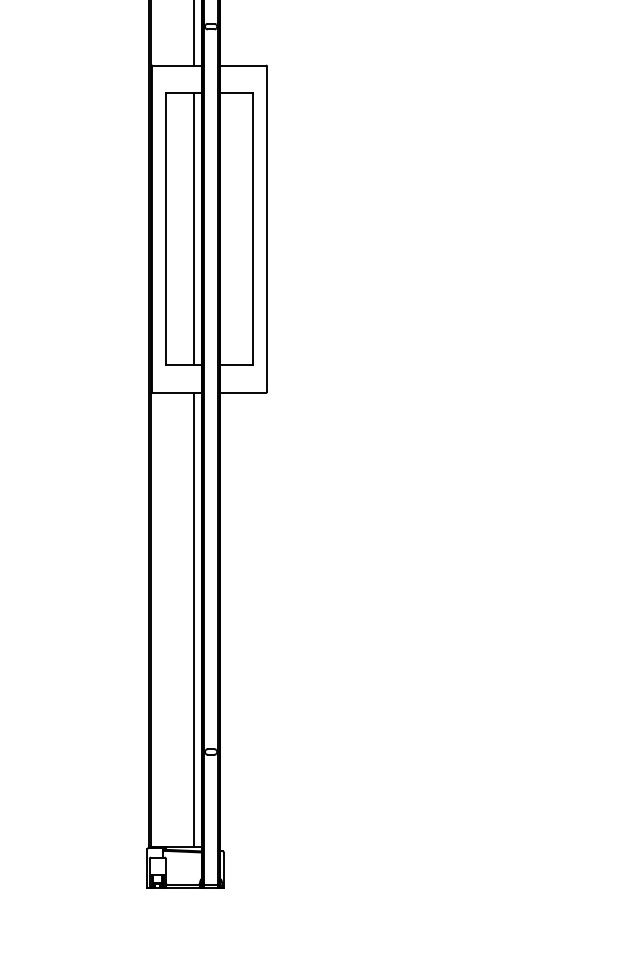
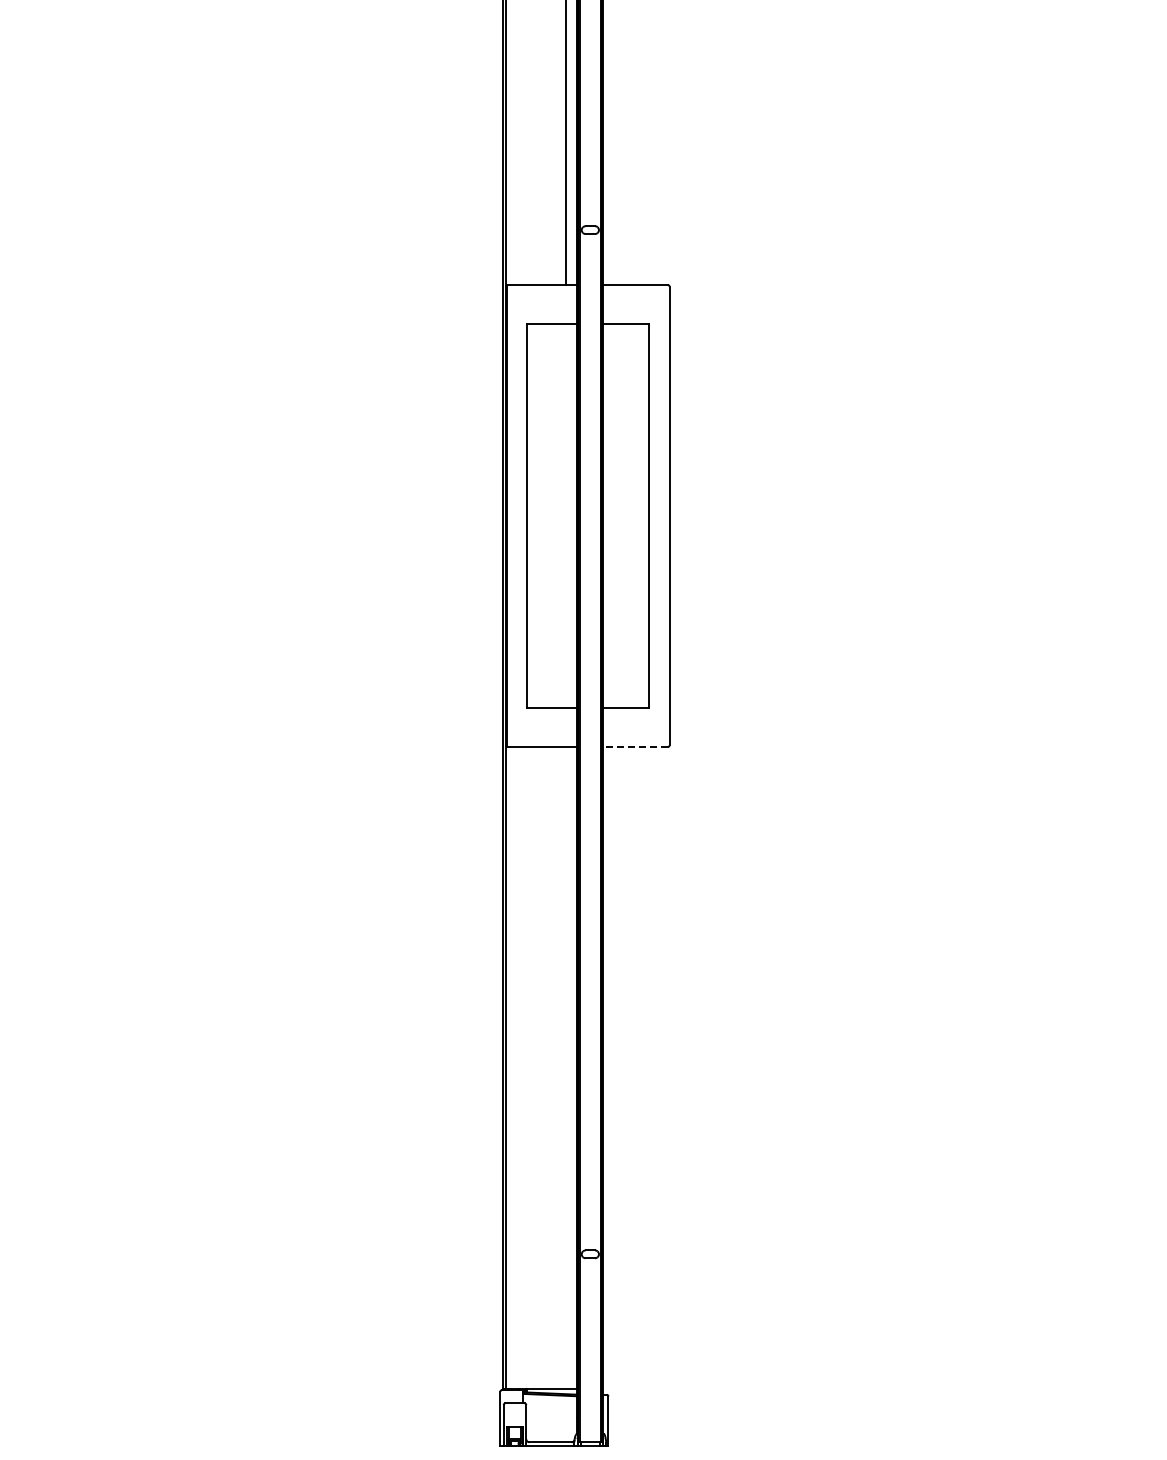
line: (193, 228) -> (565, 515), removed
line: (243, 393) -> (635, 747), solid -> dashed
line: (193, 620) -> (565, 1068), removed

